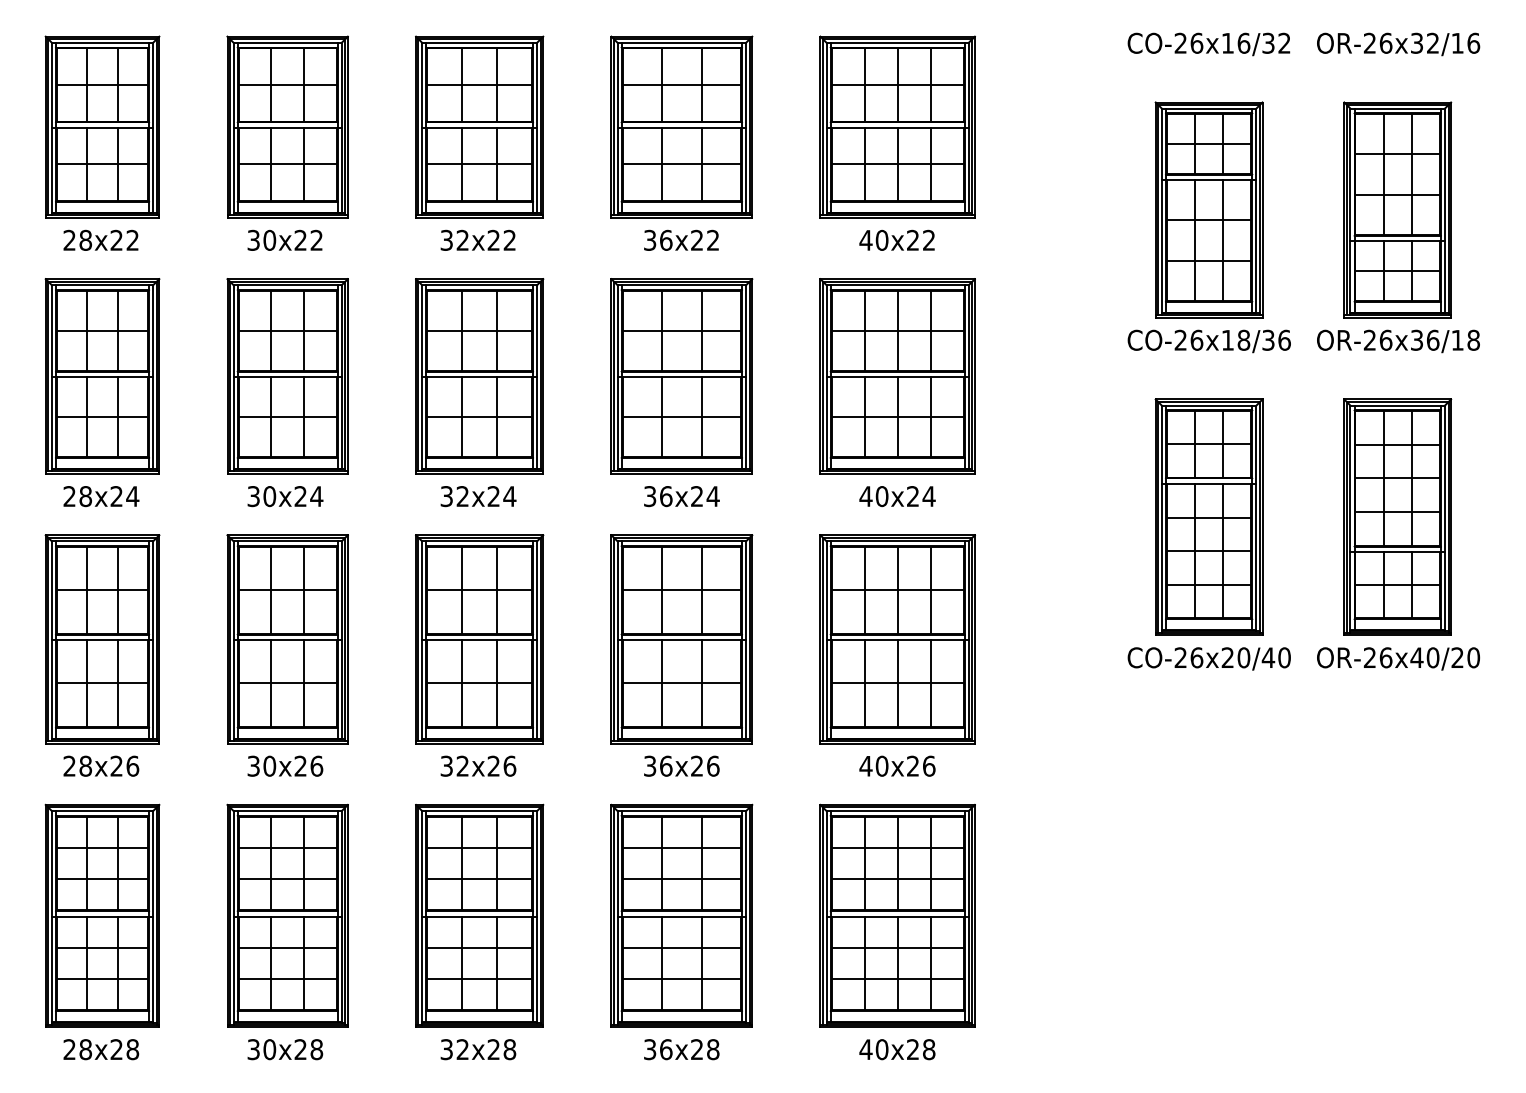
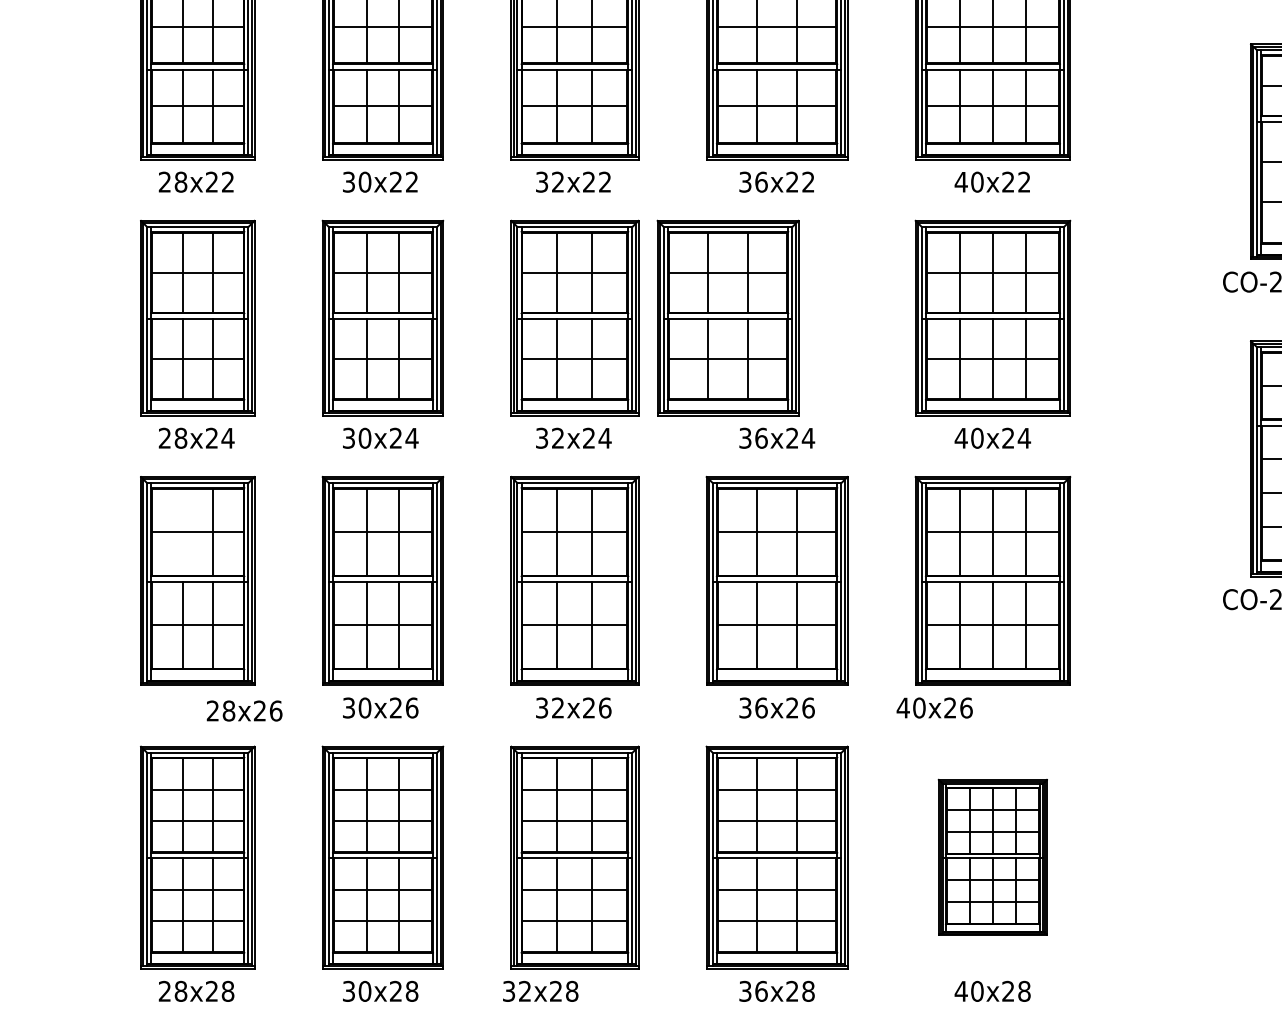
part: (681, 376) -> (727, 318), moved
line: (87, 589) -> (182, 531), removed
text: (101, 765) -> (244, 710), moved
text: (897, 765) -> (934, 707), moved
part: (897, 915) -> (992, 857), size x0.7
text: (478, 1049) -> (540, 991), moved

